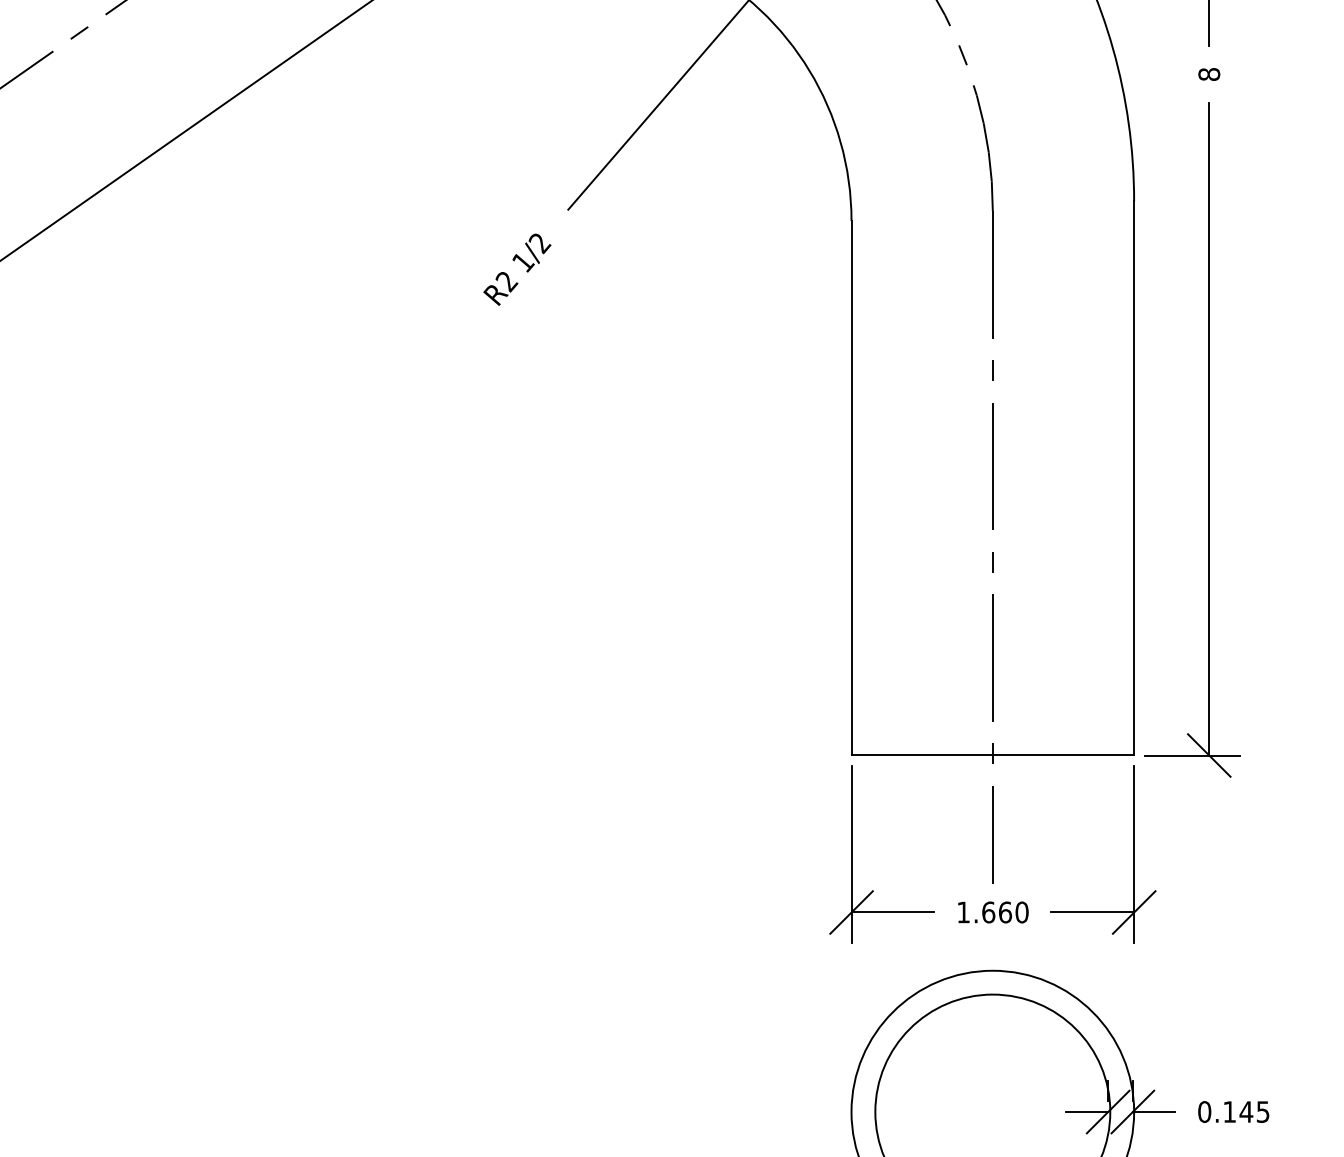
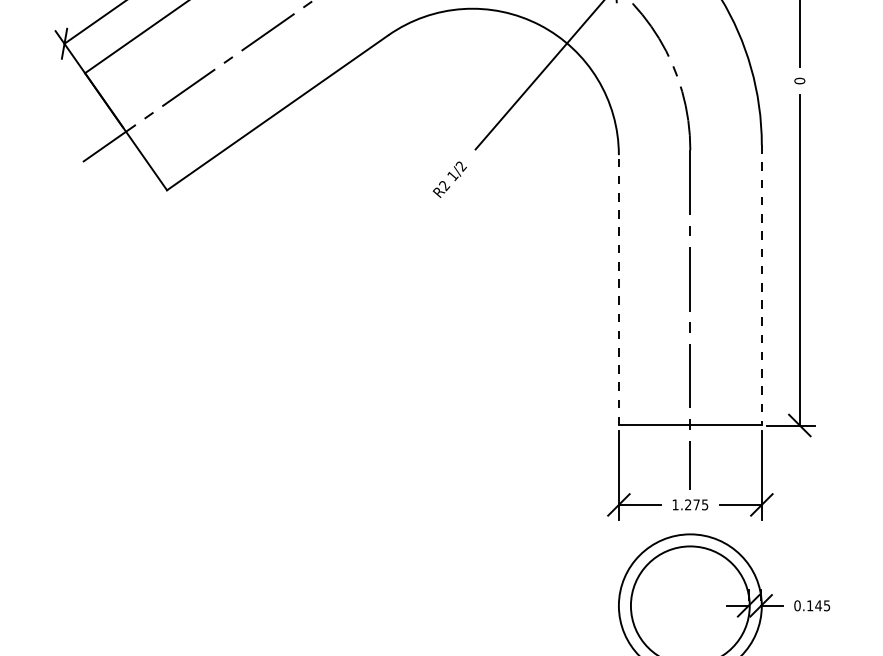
text: (1208, 73) -> (799, 80), 8 -> 0
line: (1133, 478) -> (761, 285), solid -> dashed
line: (850, 486) -> (618, 289), solid -> dashed
text: (1004, 911) -> (696, 504), 1.660 -> 1.275

